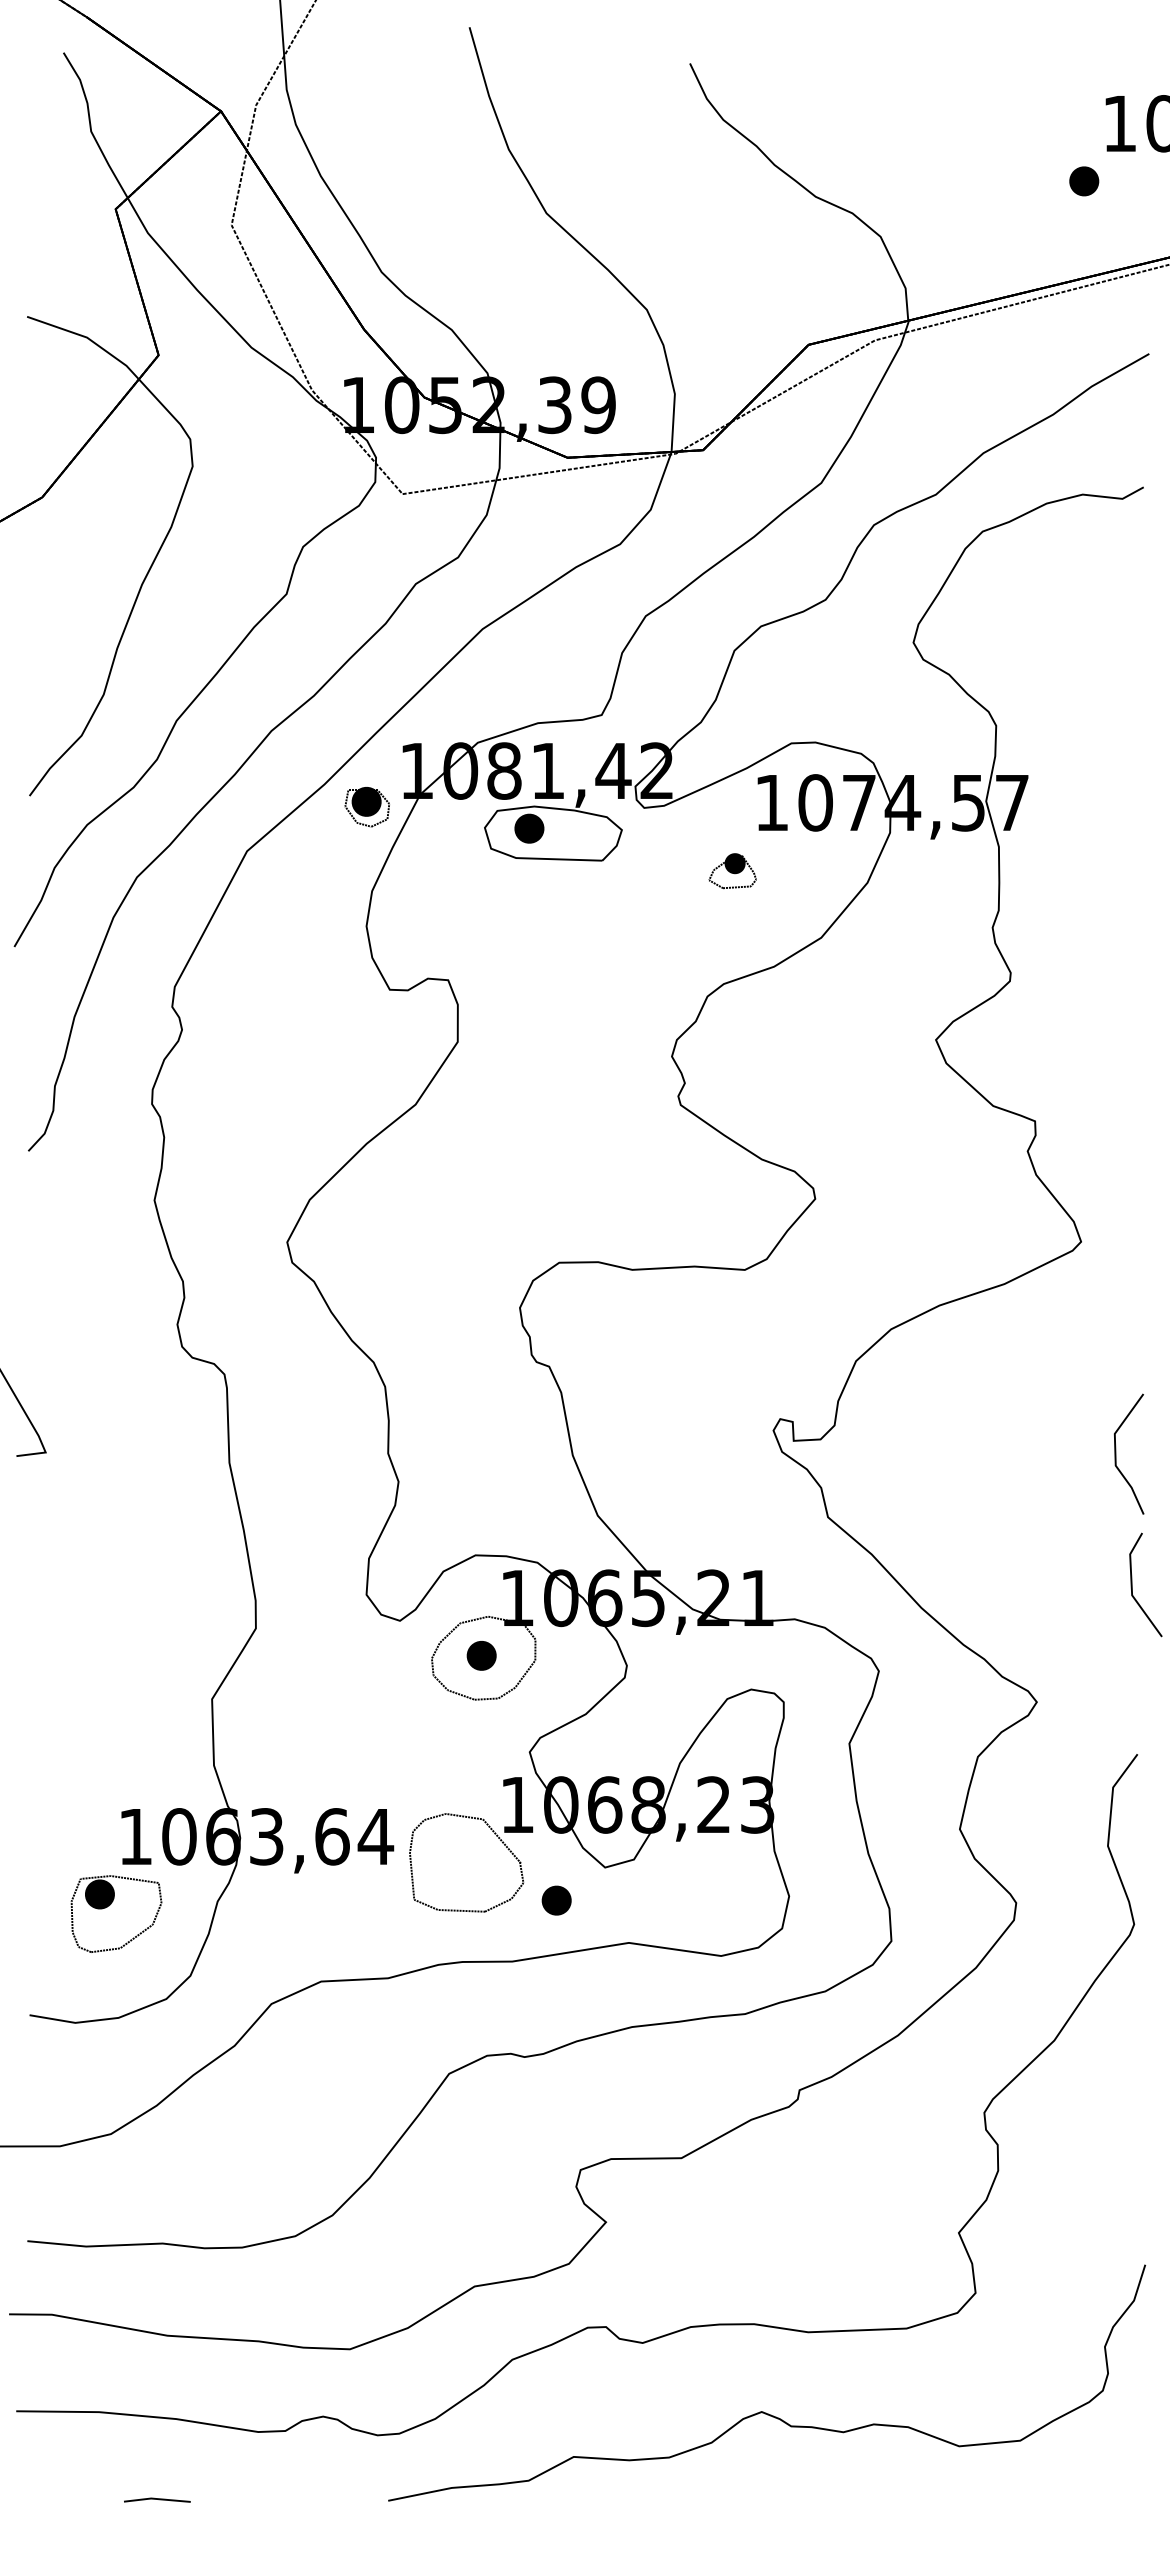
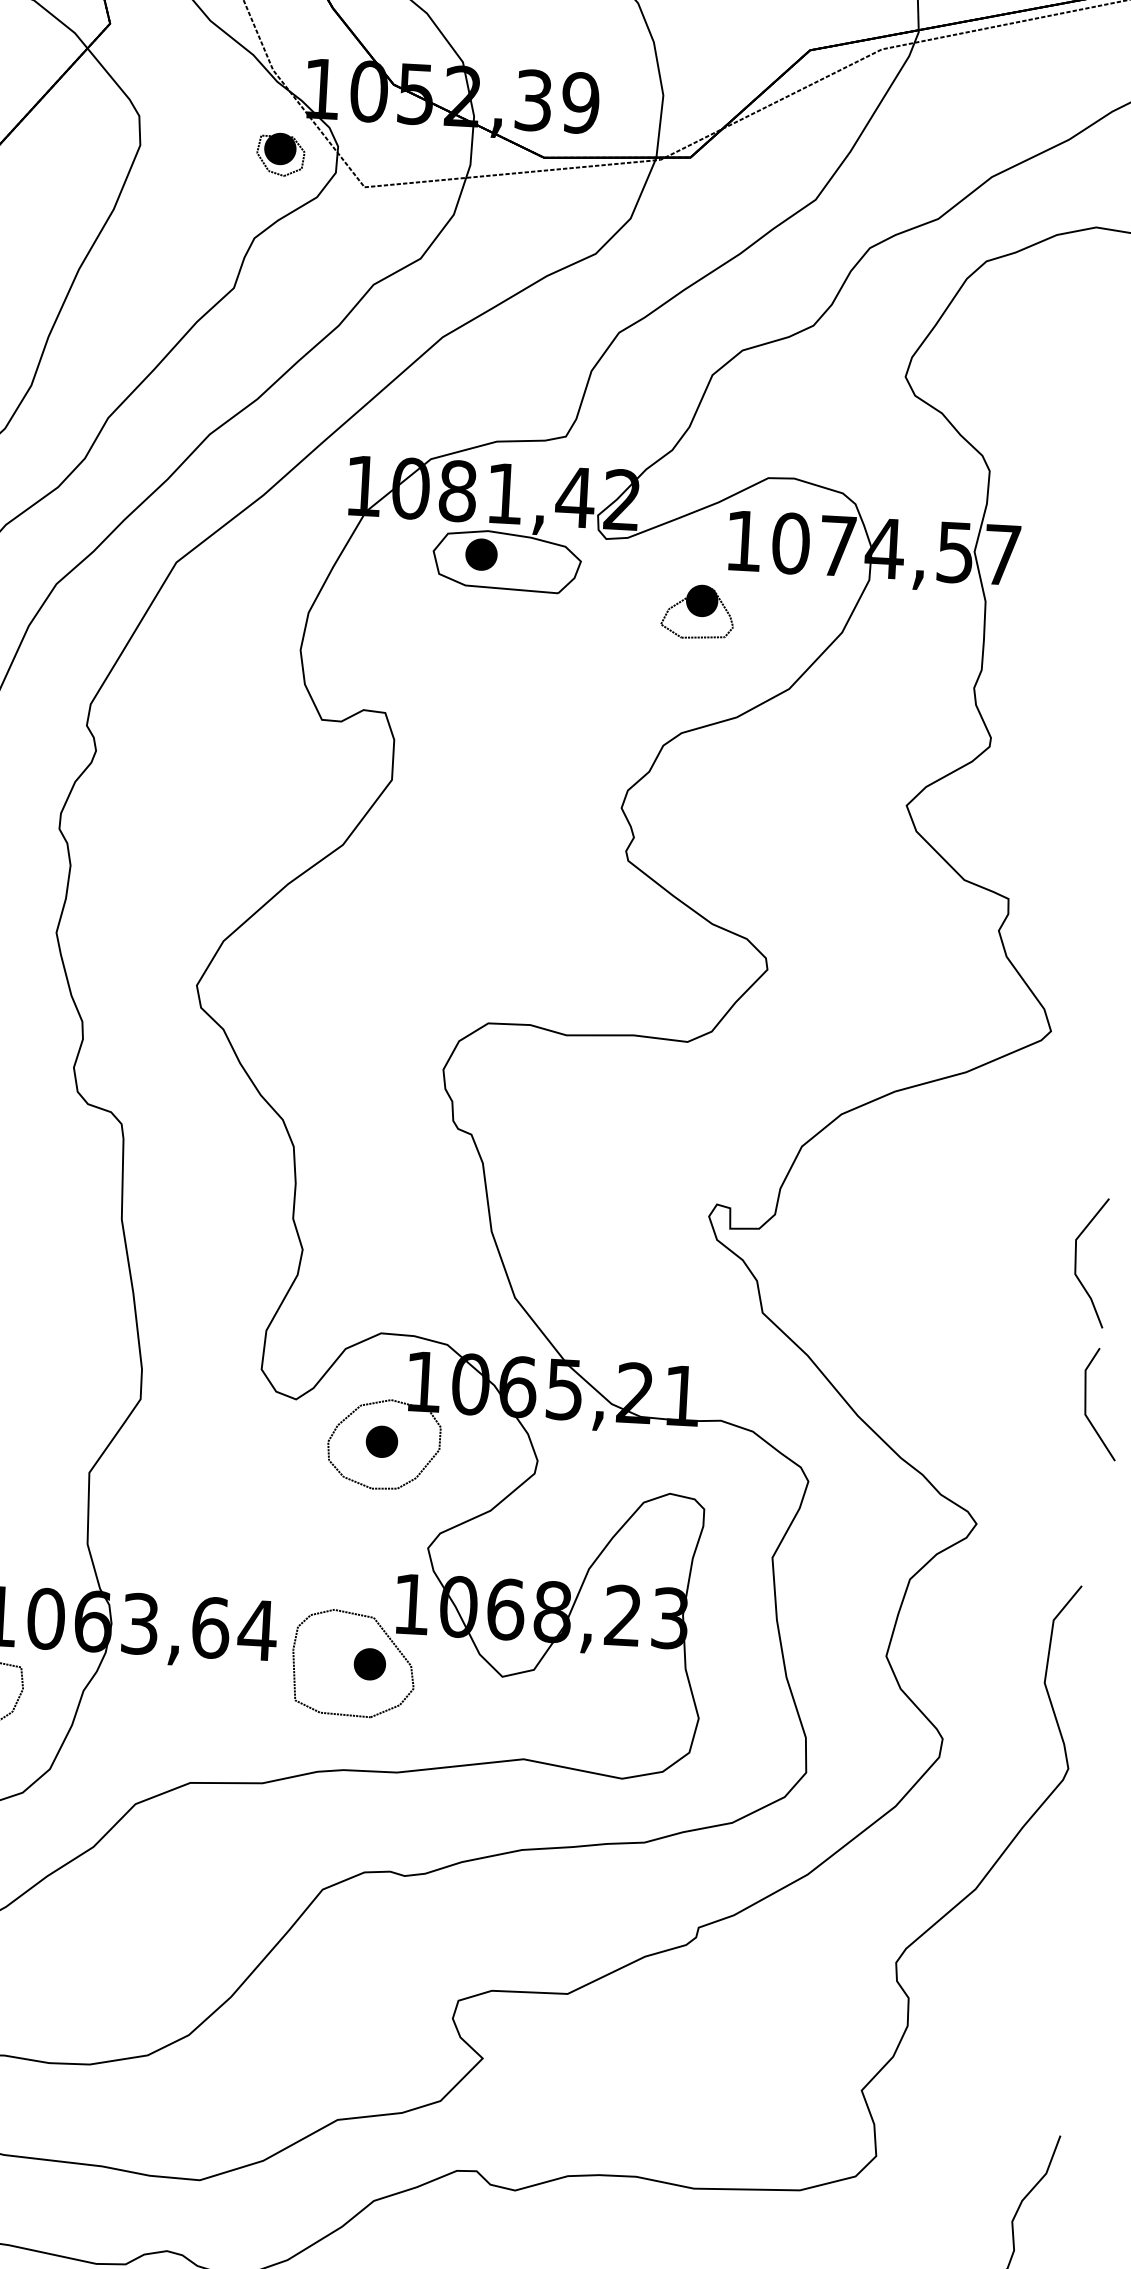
part: (366, 807) -> (279, 155), moved
part: (732, 870) -> (697, 611), size x1.43
part: (556, 1900) -> (369, 1664), moved

